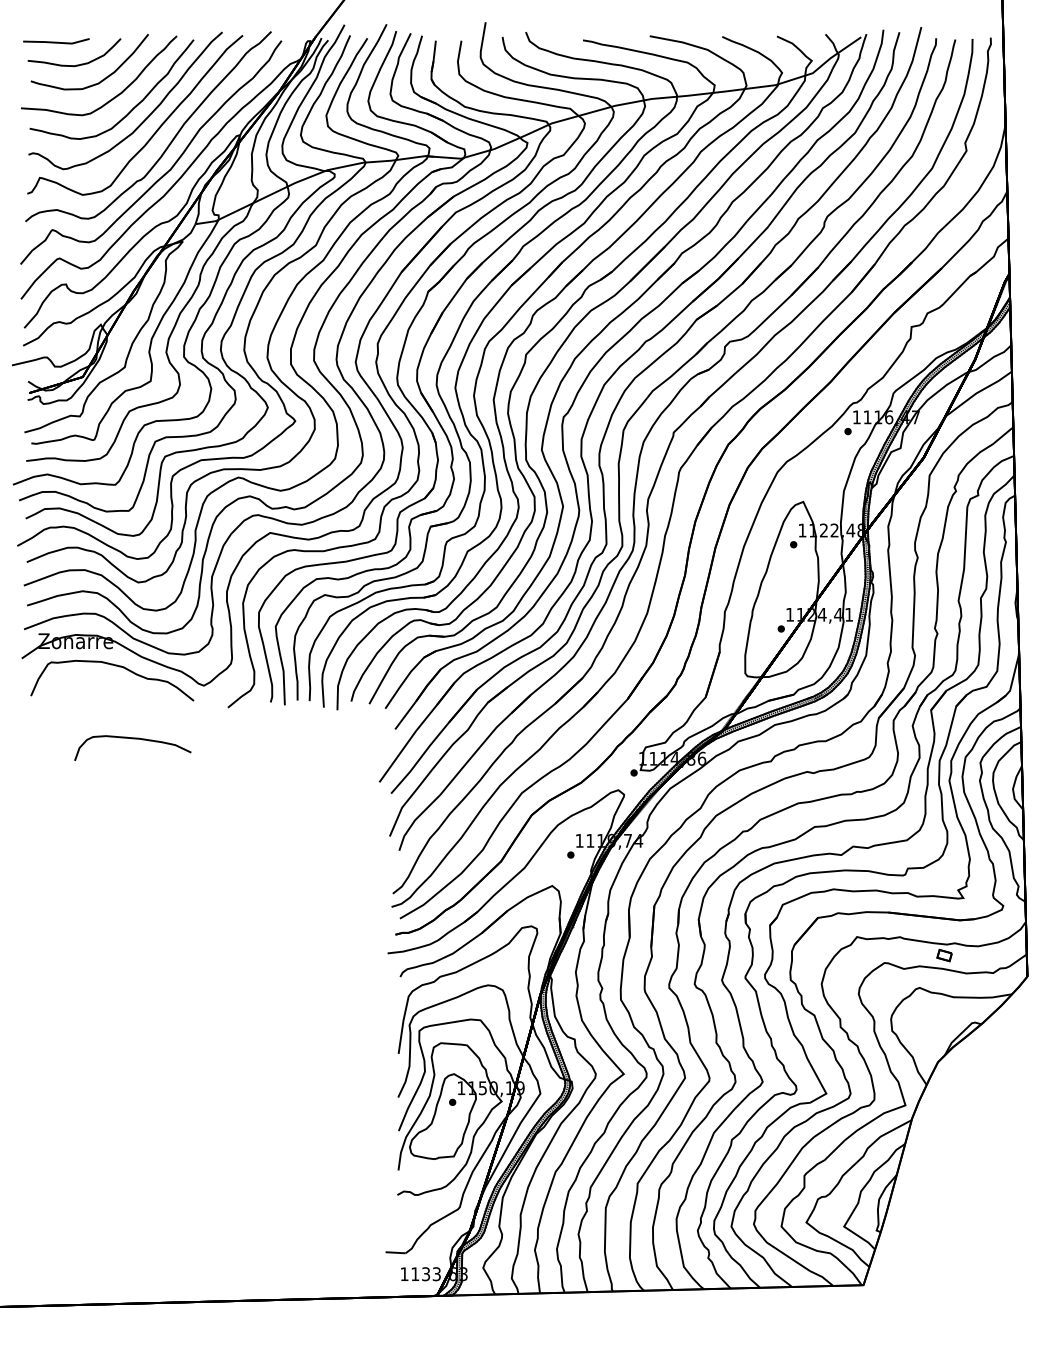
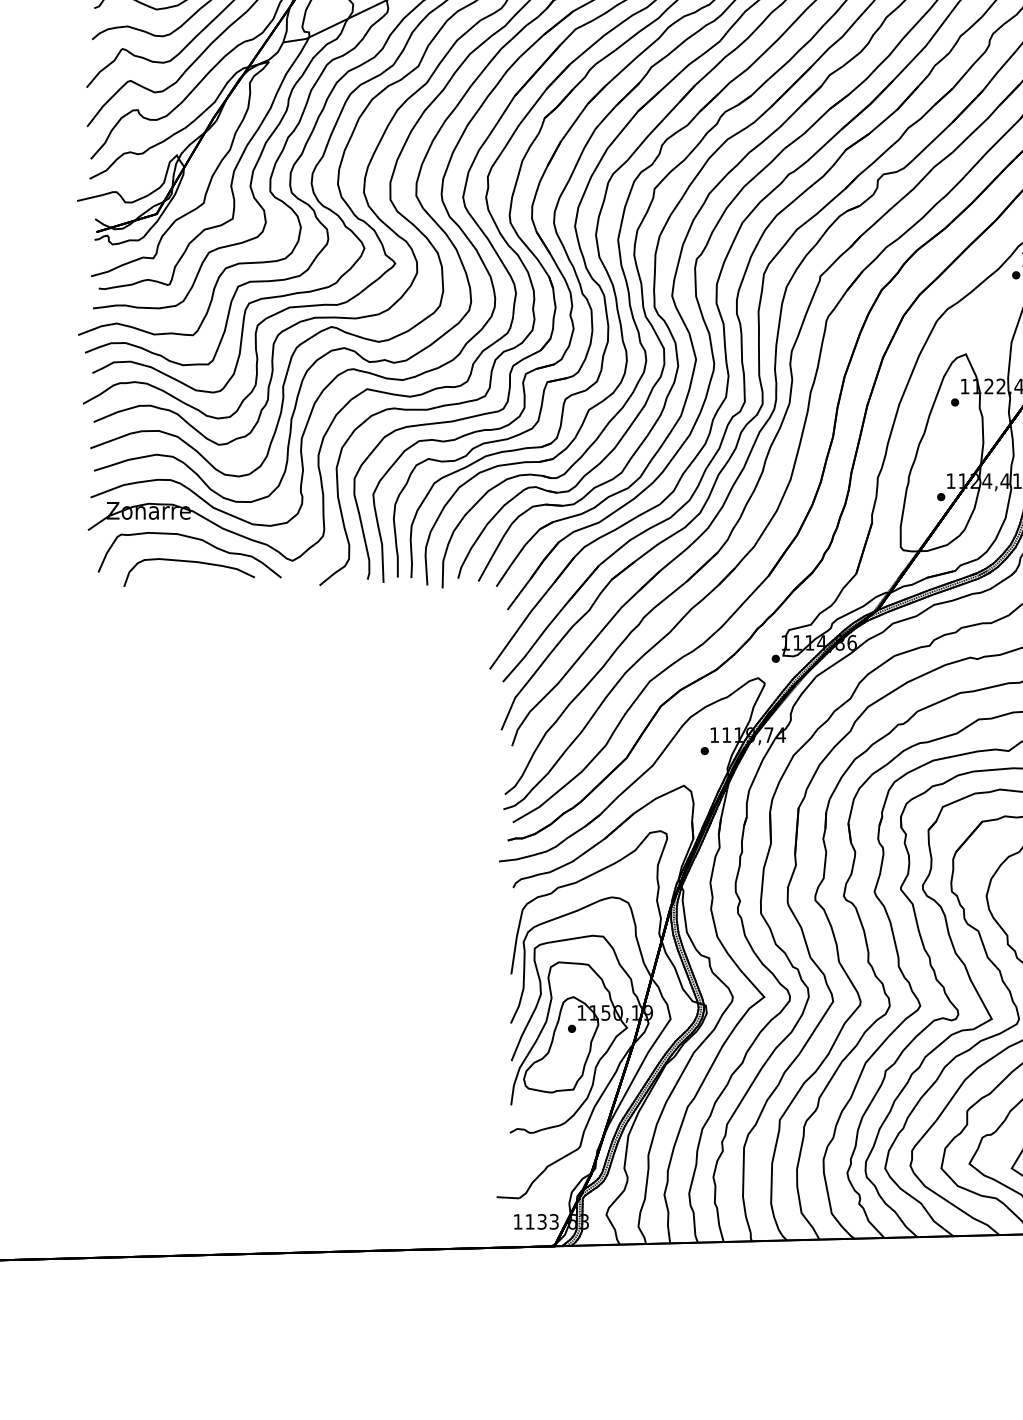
curve: (132, 739) -> (188, 562), moved

